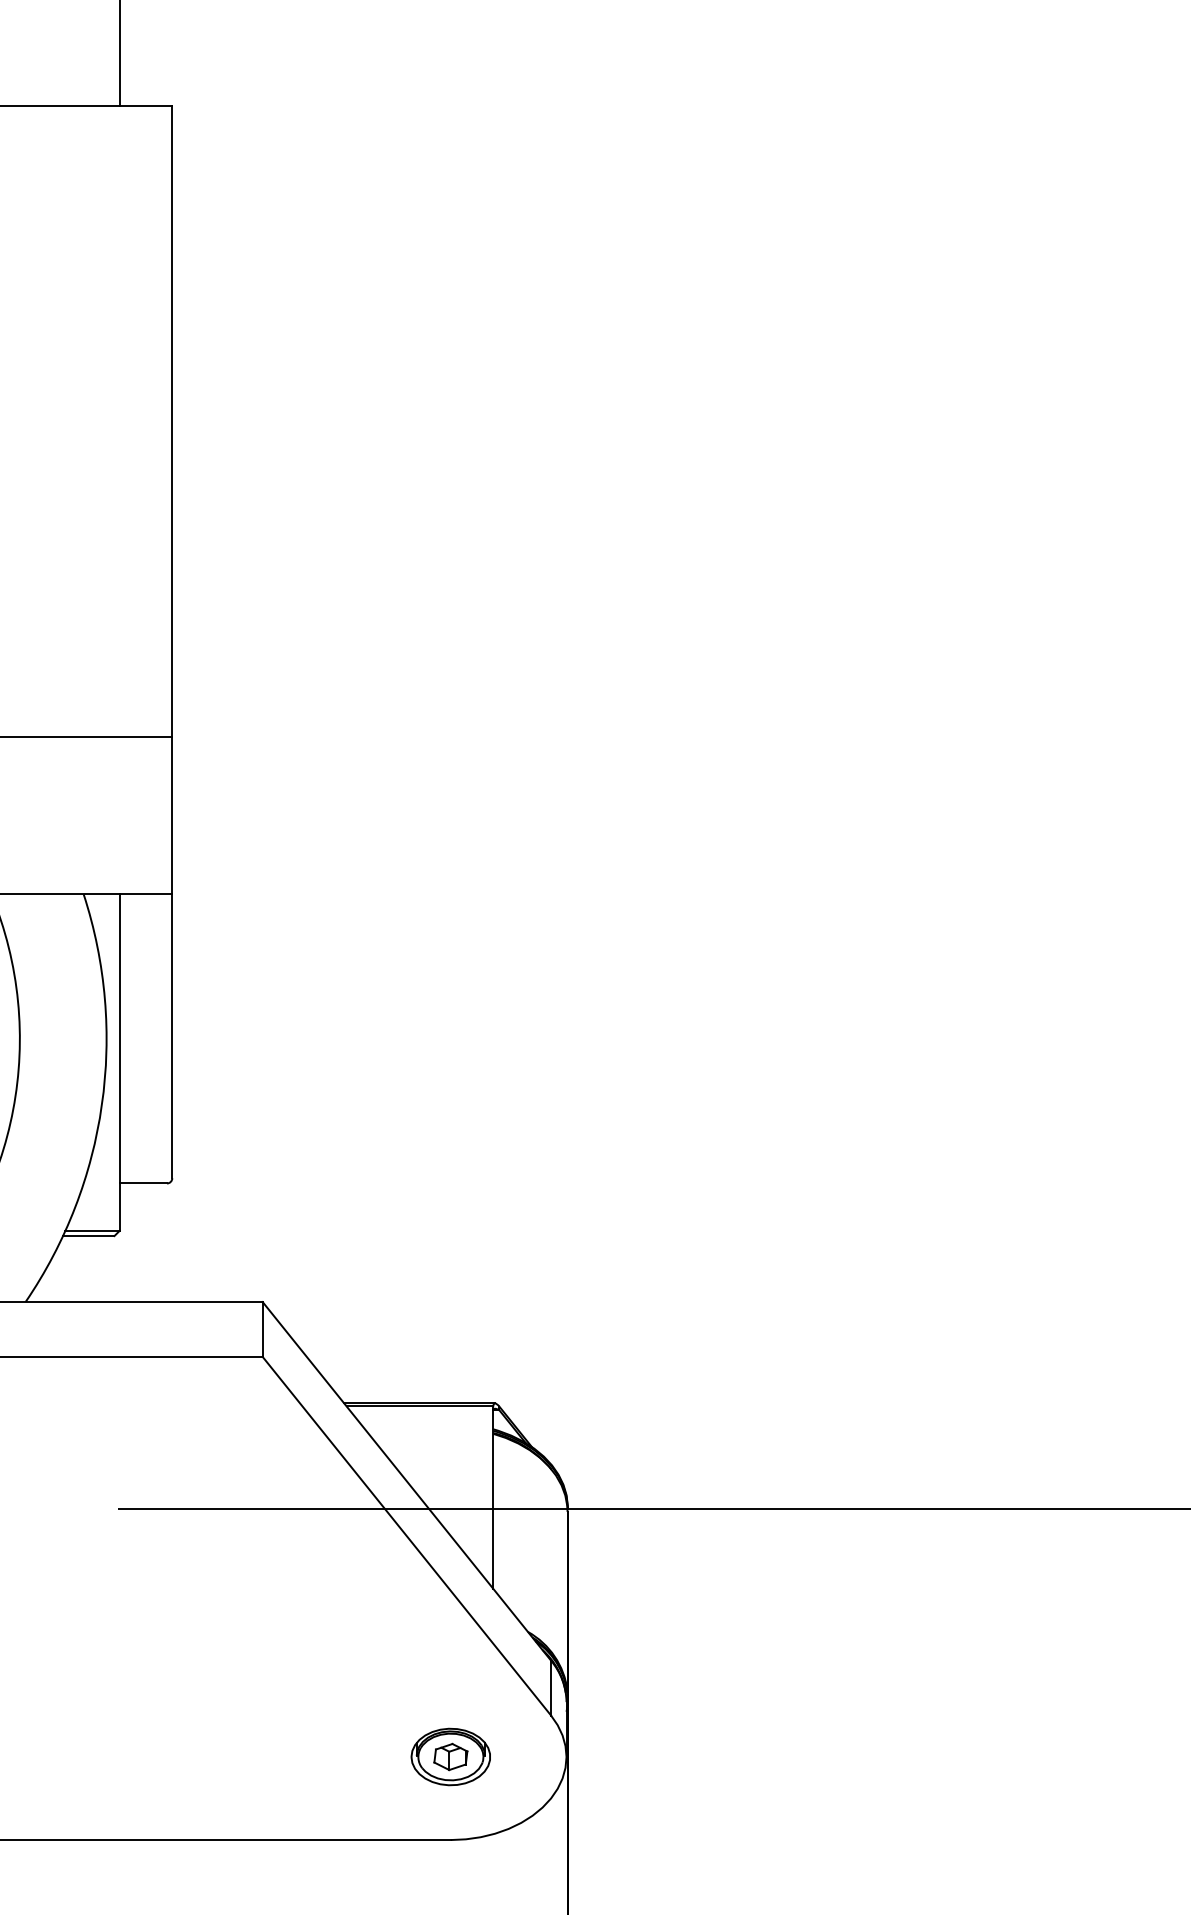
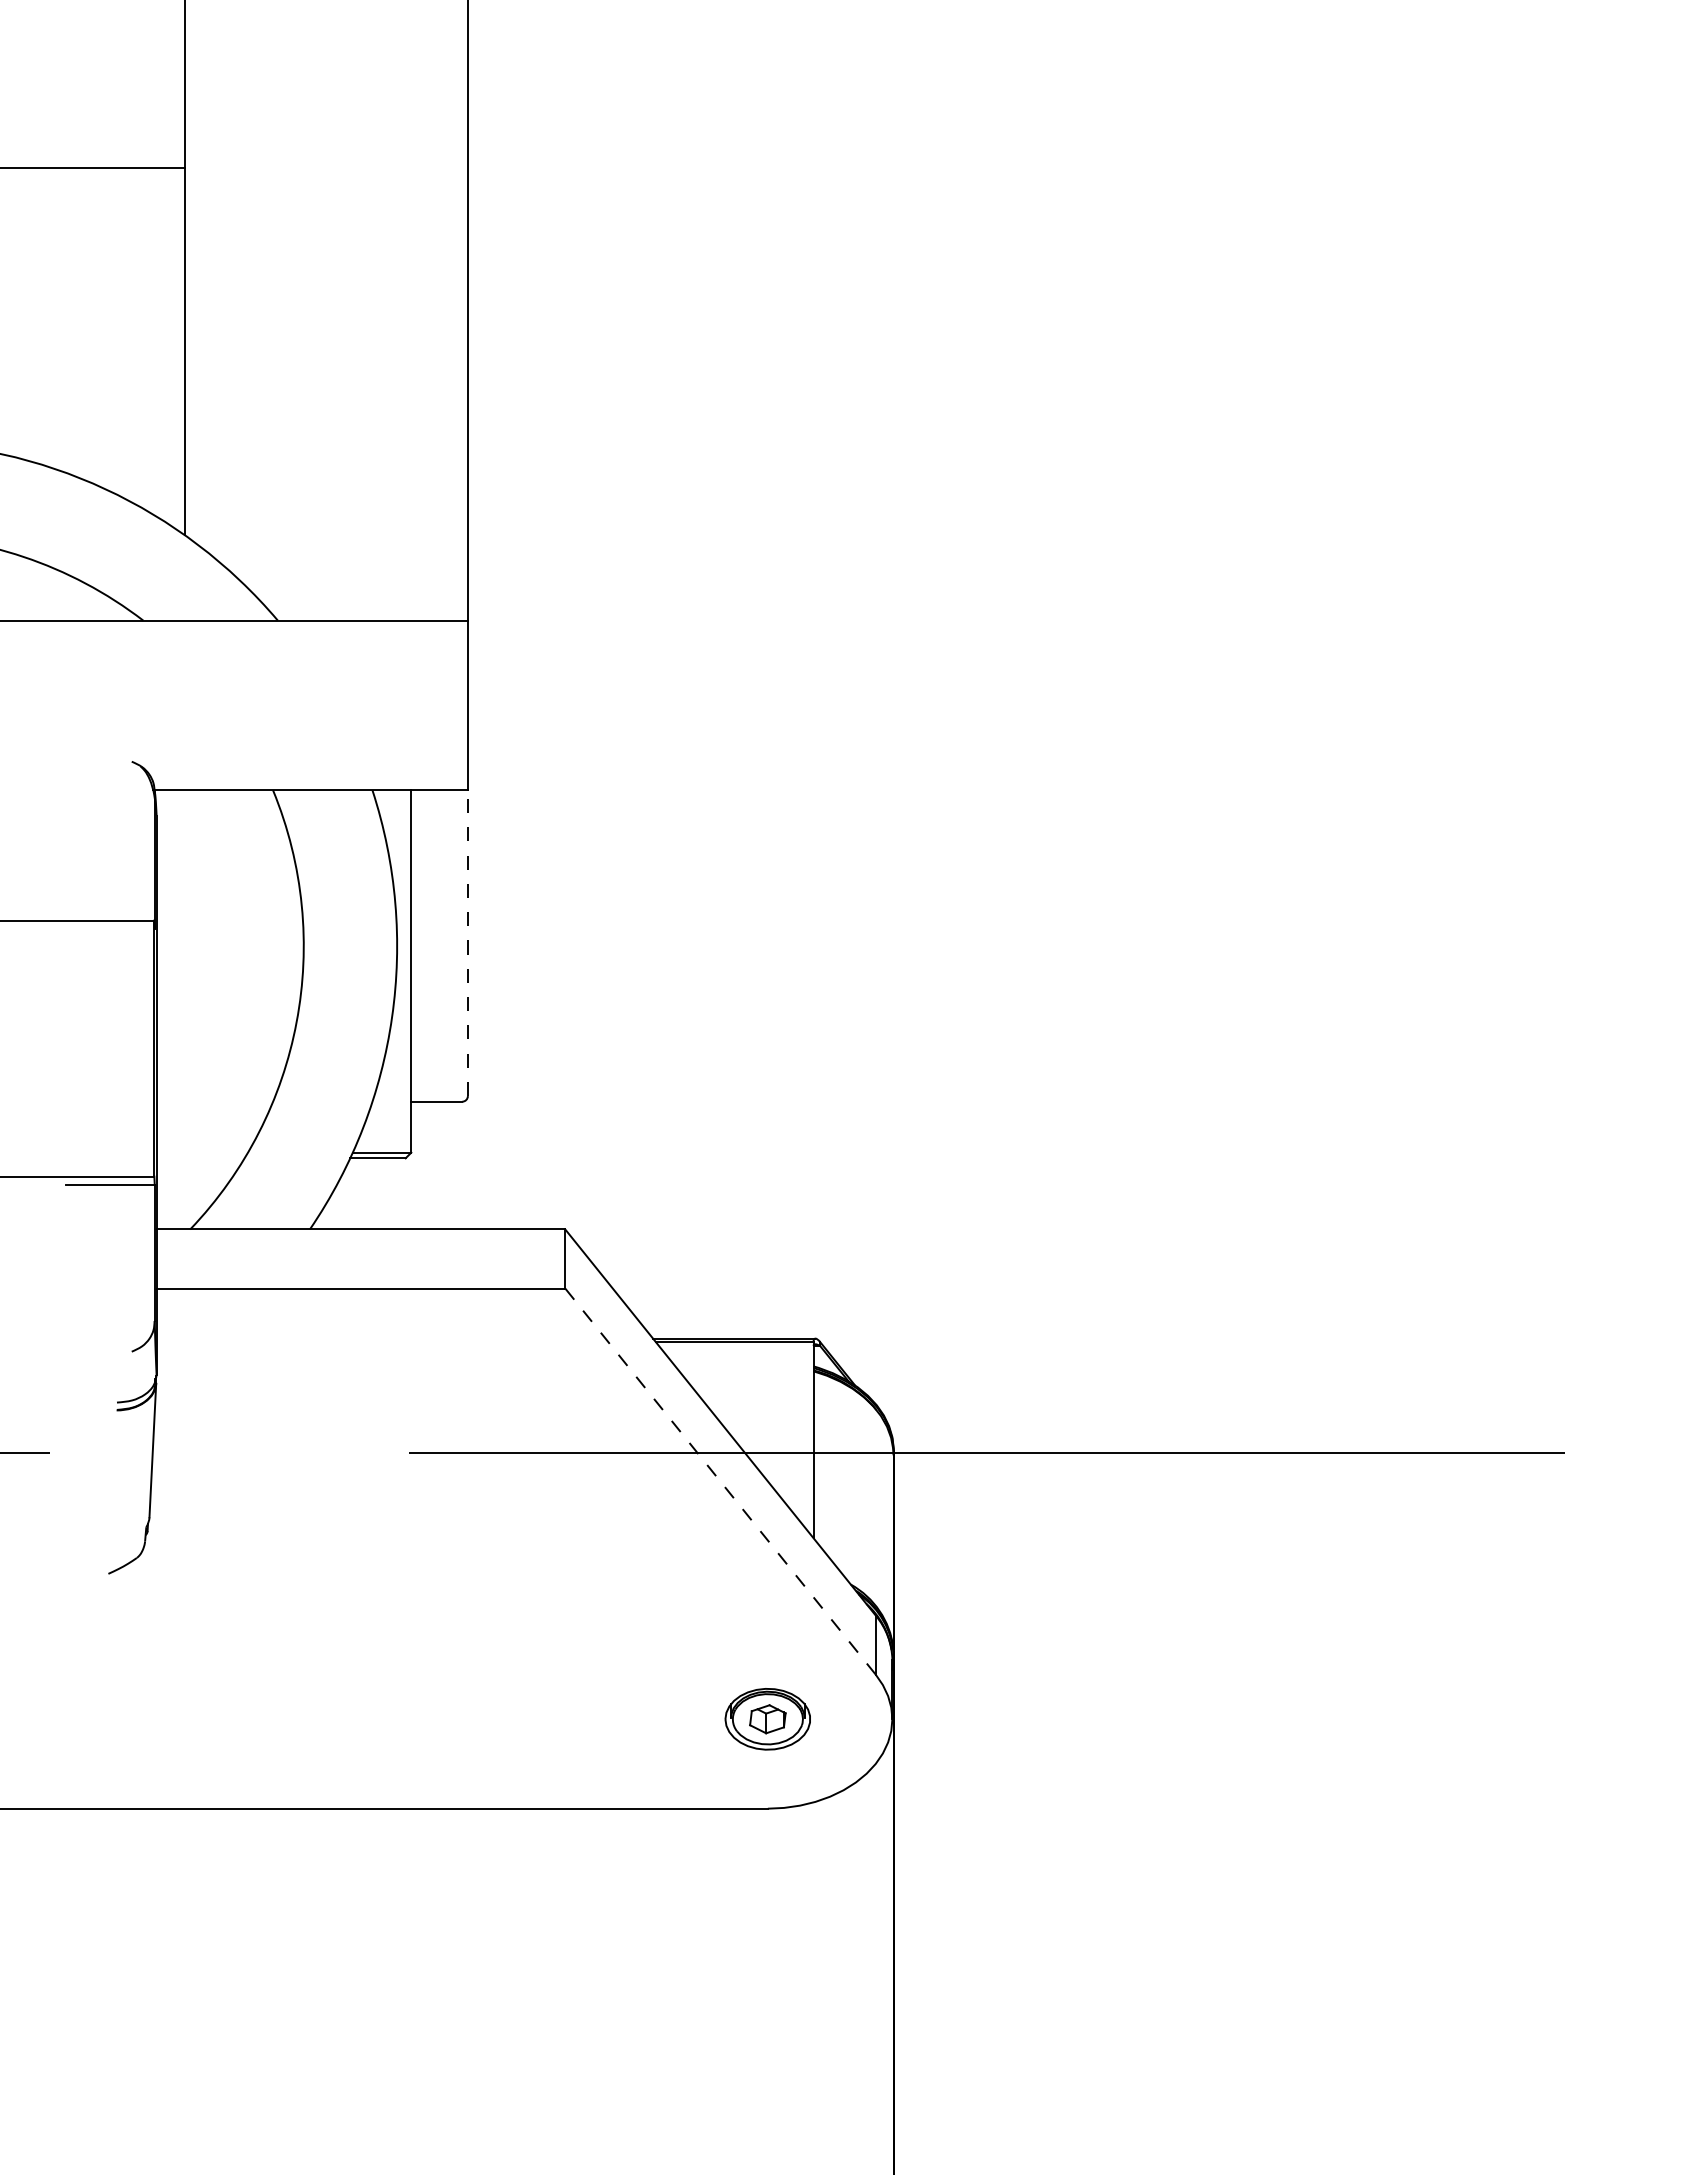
line: (171, 1036) -> (467, 943), solid -> dashed
line: (406, 1536) -> (720, 1481), solid -> dashed

